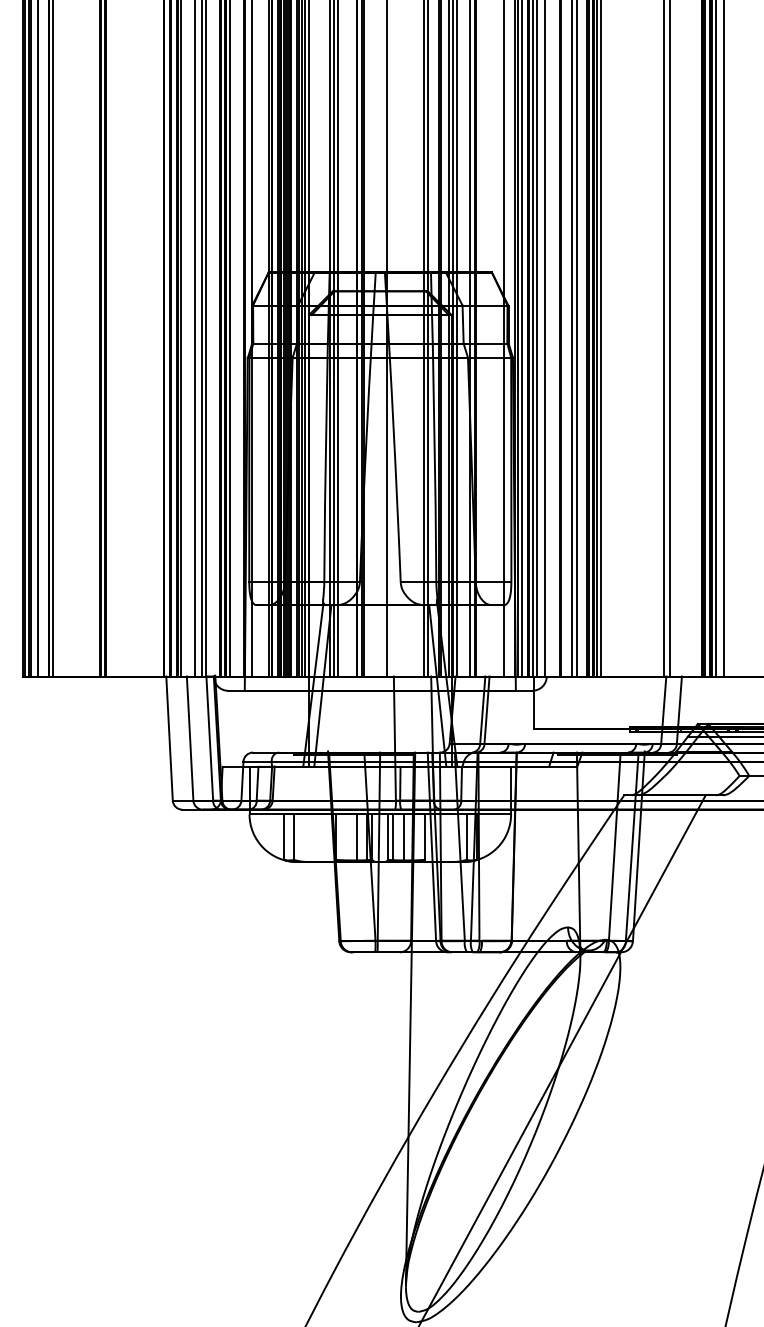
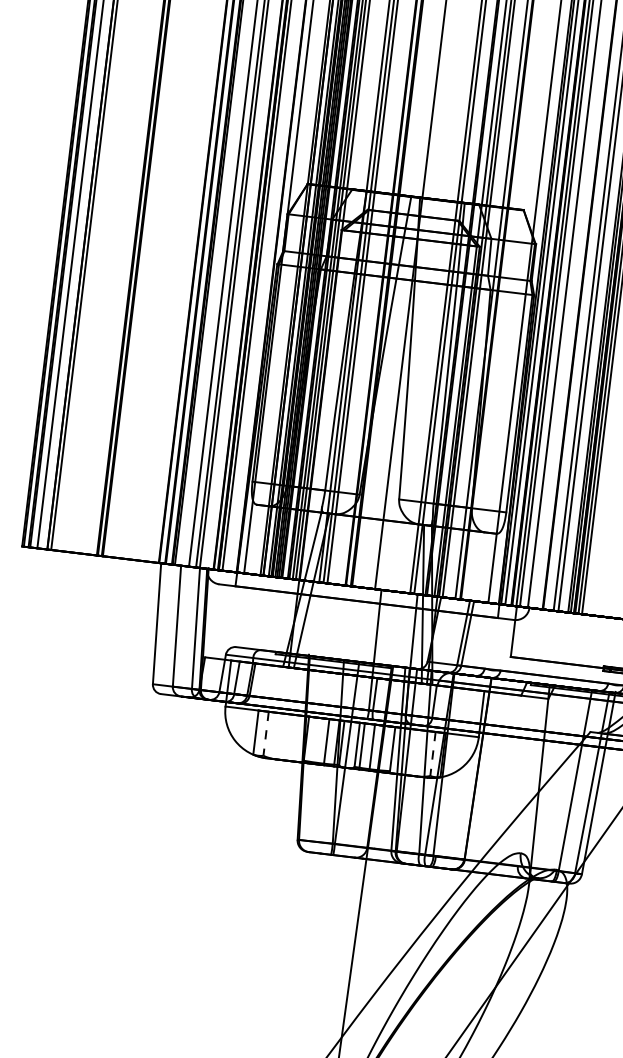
line: (294, 837) -> (266, 734), solid -> dashed
line: (466, 837) -> (432, 754), solid -> dashed

